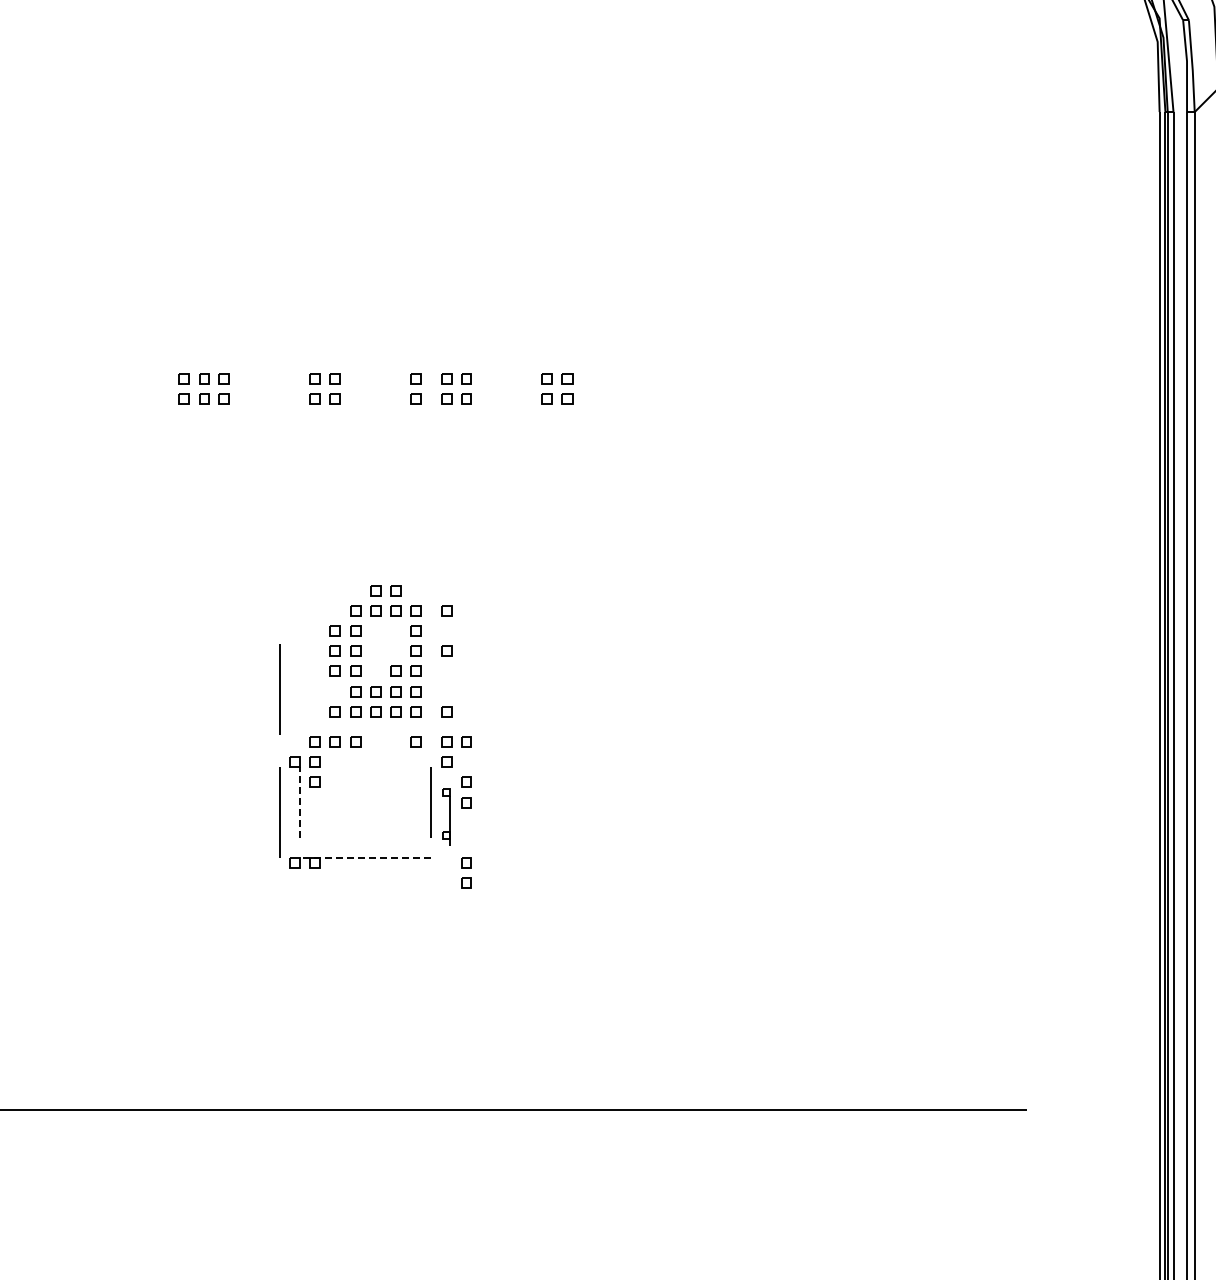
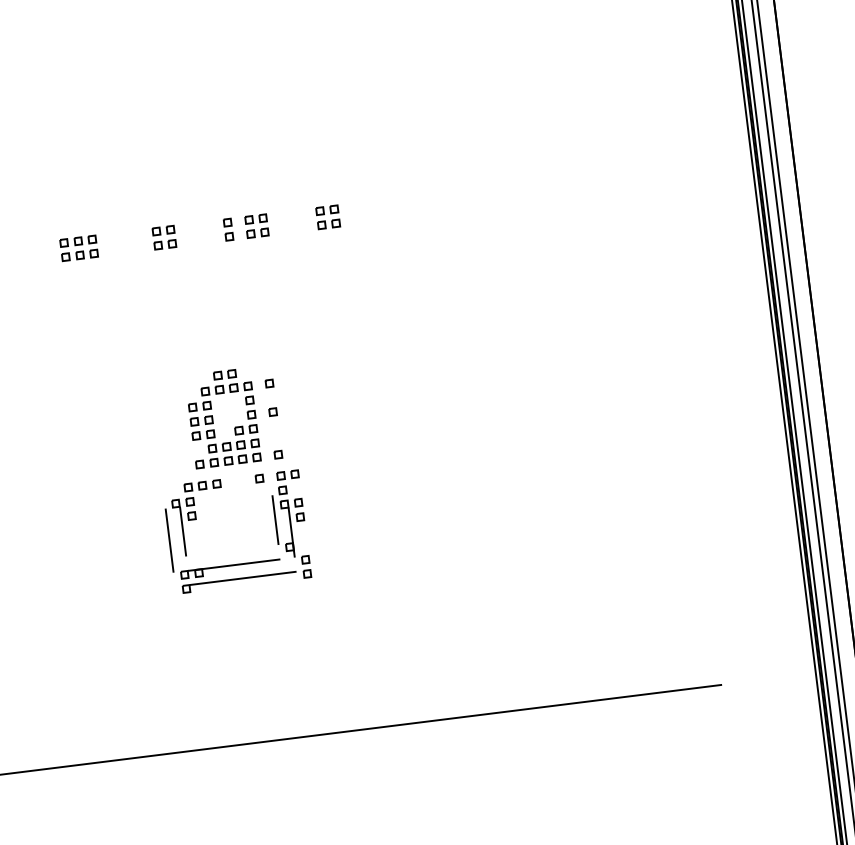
line: (279, 689) -> (158, 453), removed
line: (300, 801) -> (183, 530), dashed -> solid
part: (446, 816) -> (287, 528), size x1.43
line: (365, 858) -> (234, 565), dashed -> solid
part: (370, 882) -> (239, 581), added

